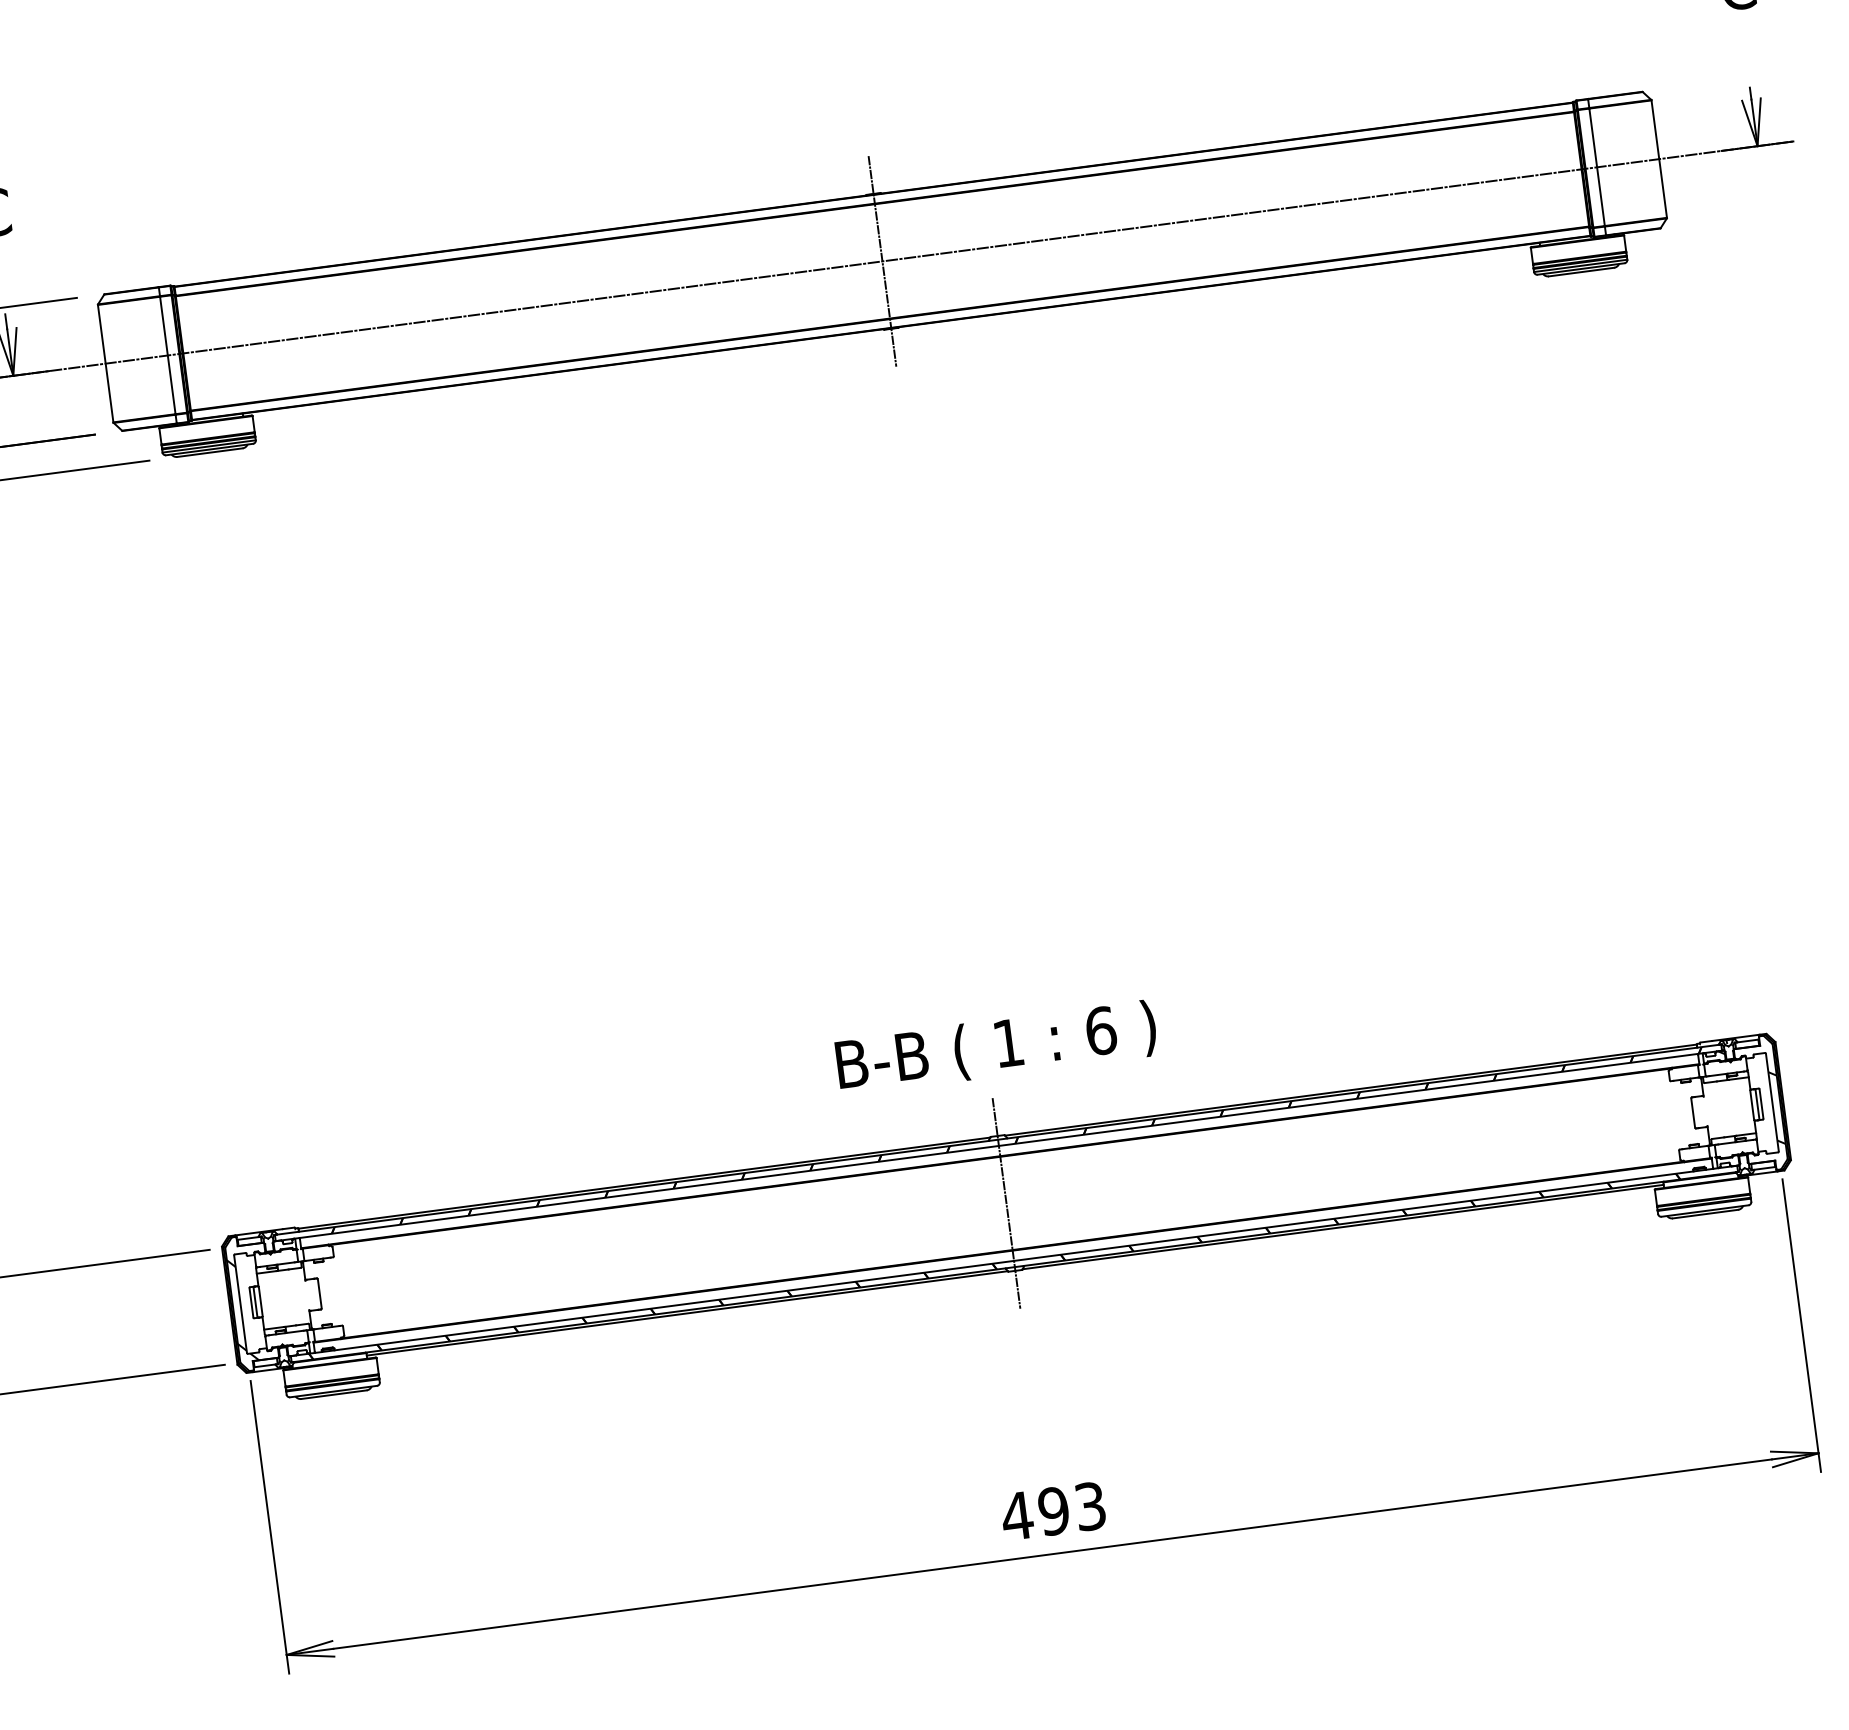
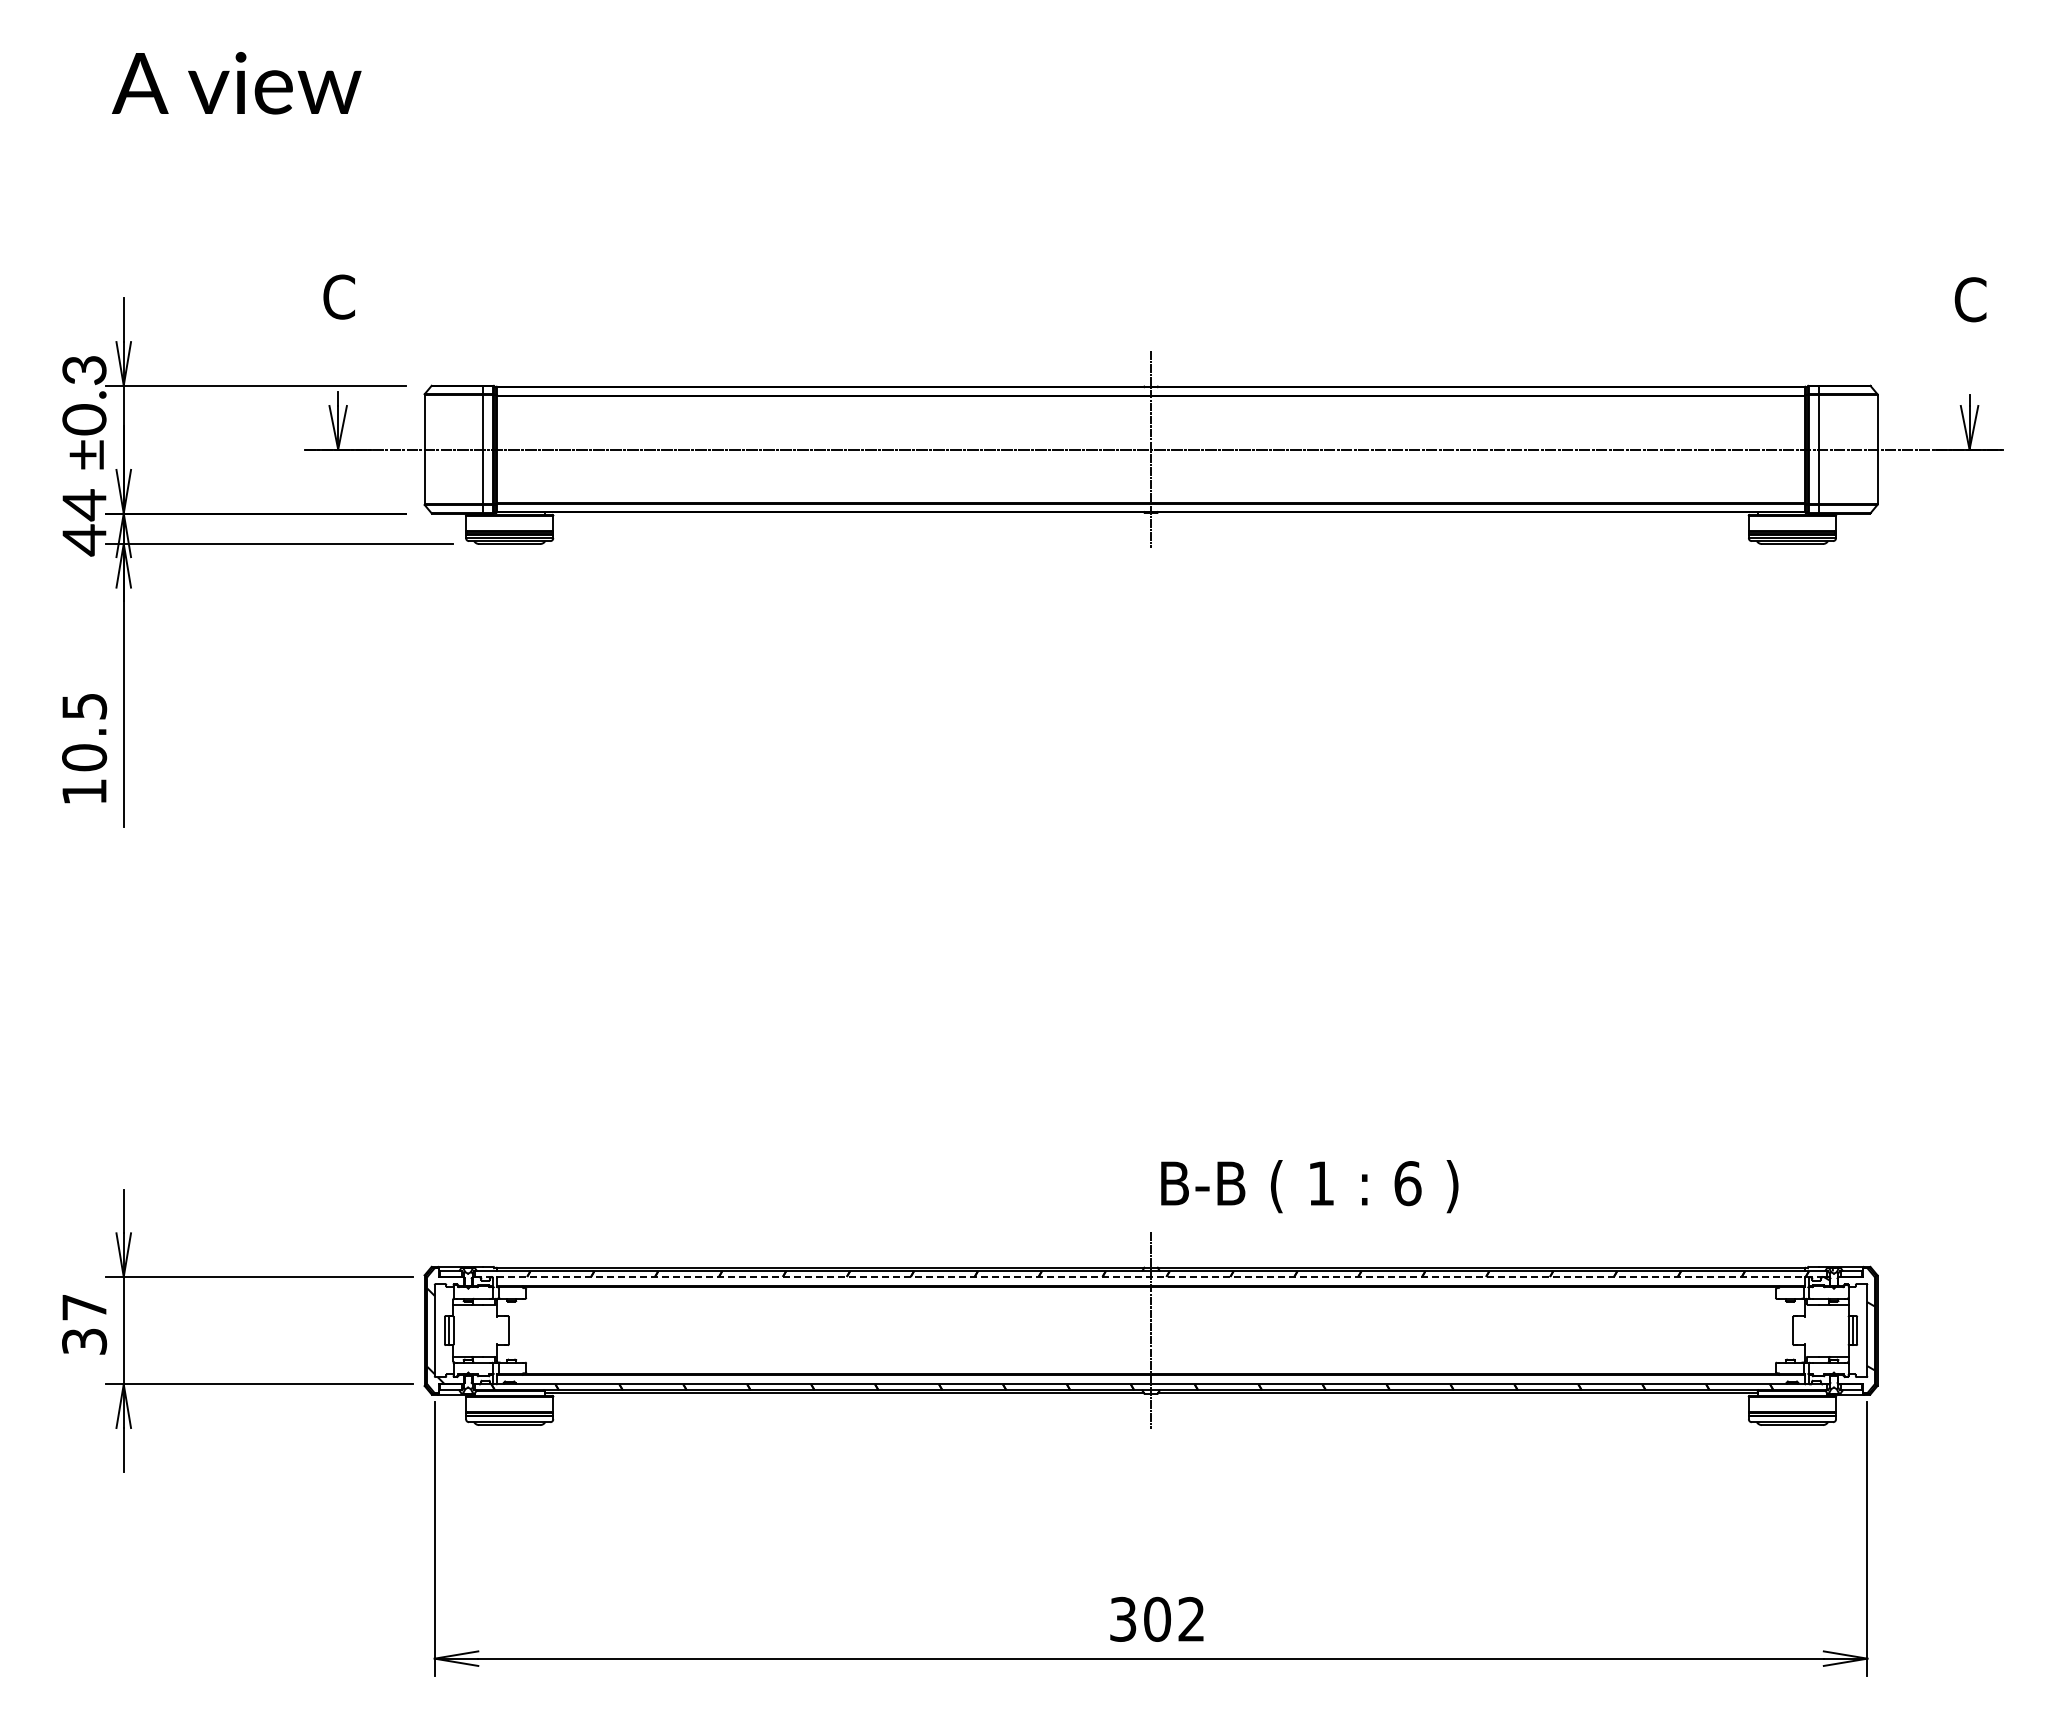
text: (996, 1047) -> (1309, 1186), moved
line: (999, 1145) -> (1151, 1276), solid -> dashed
text: (1052, 1510) -> (1156, 1618), 493 -> 302

